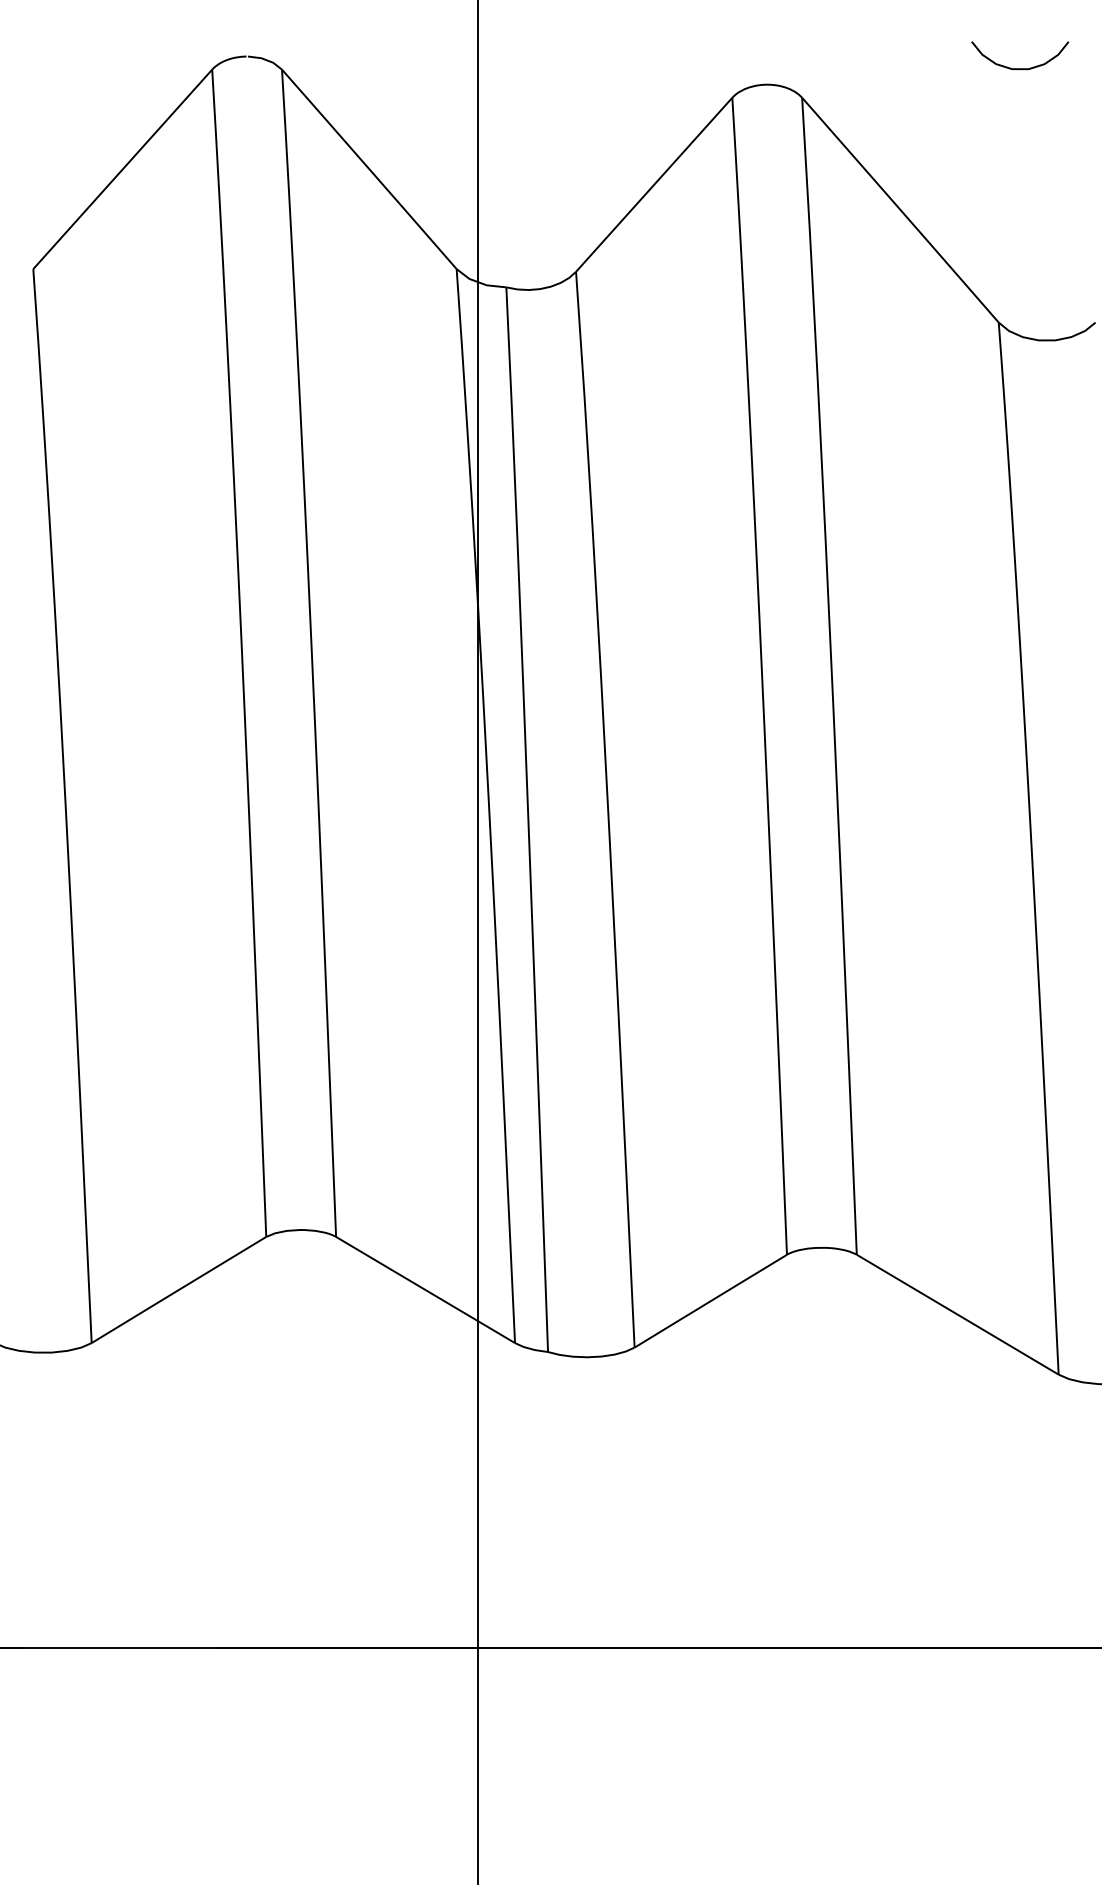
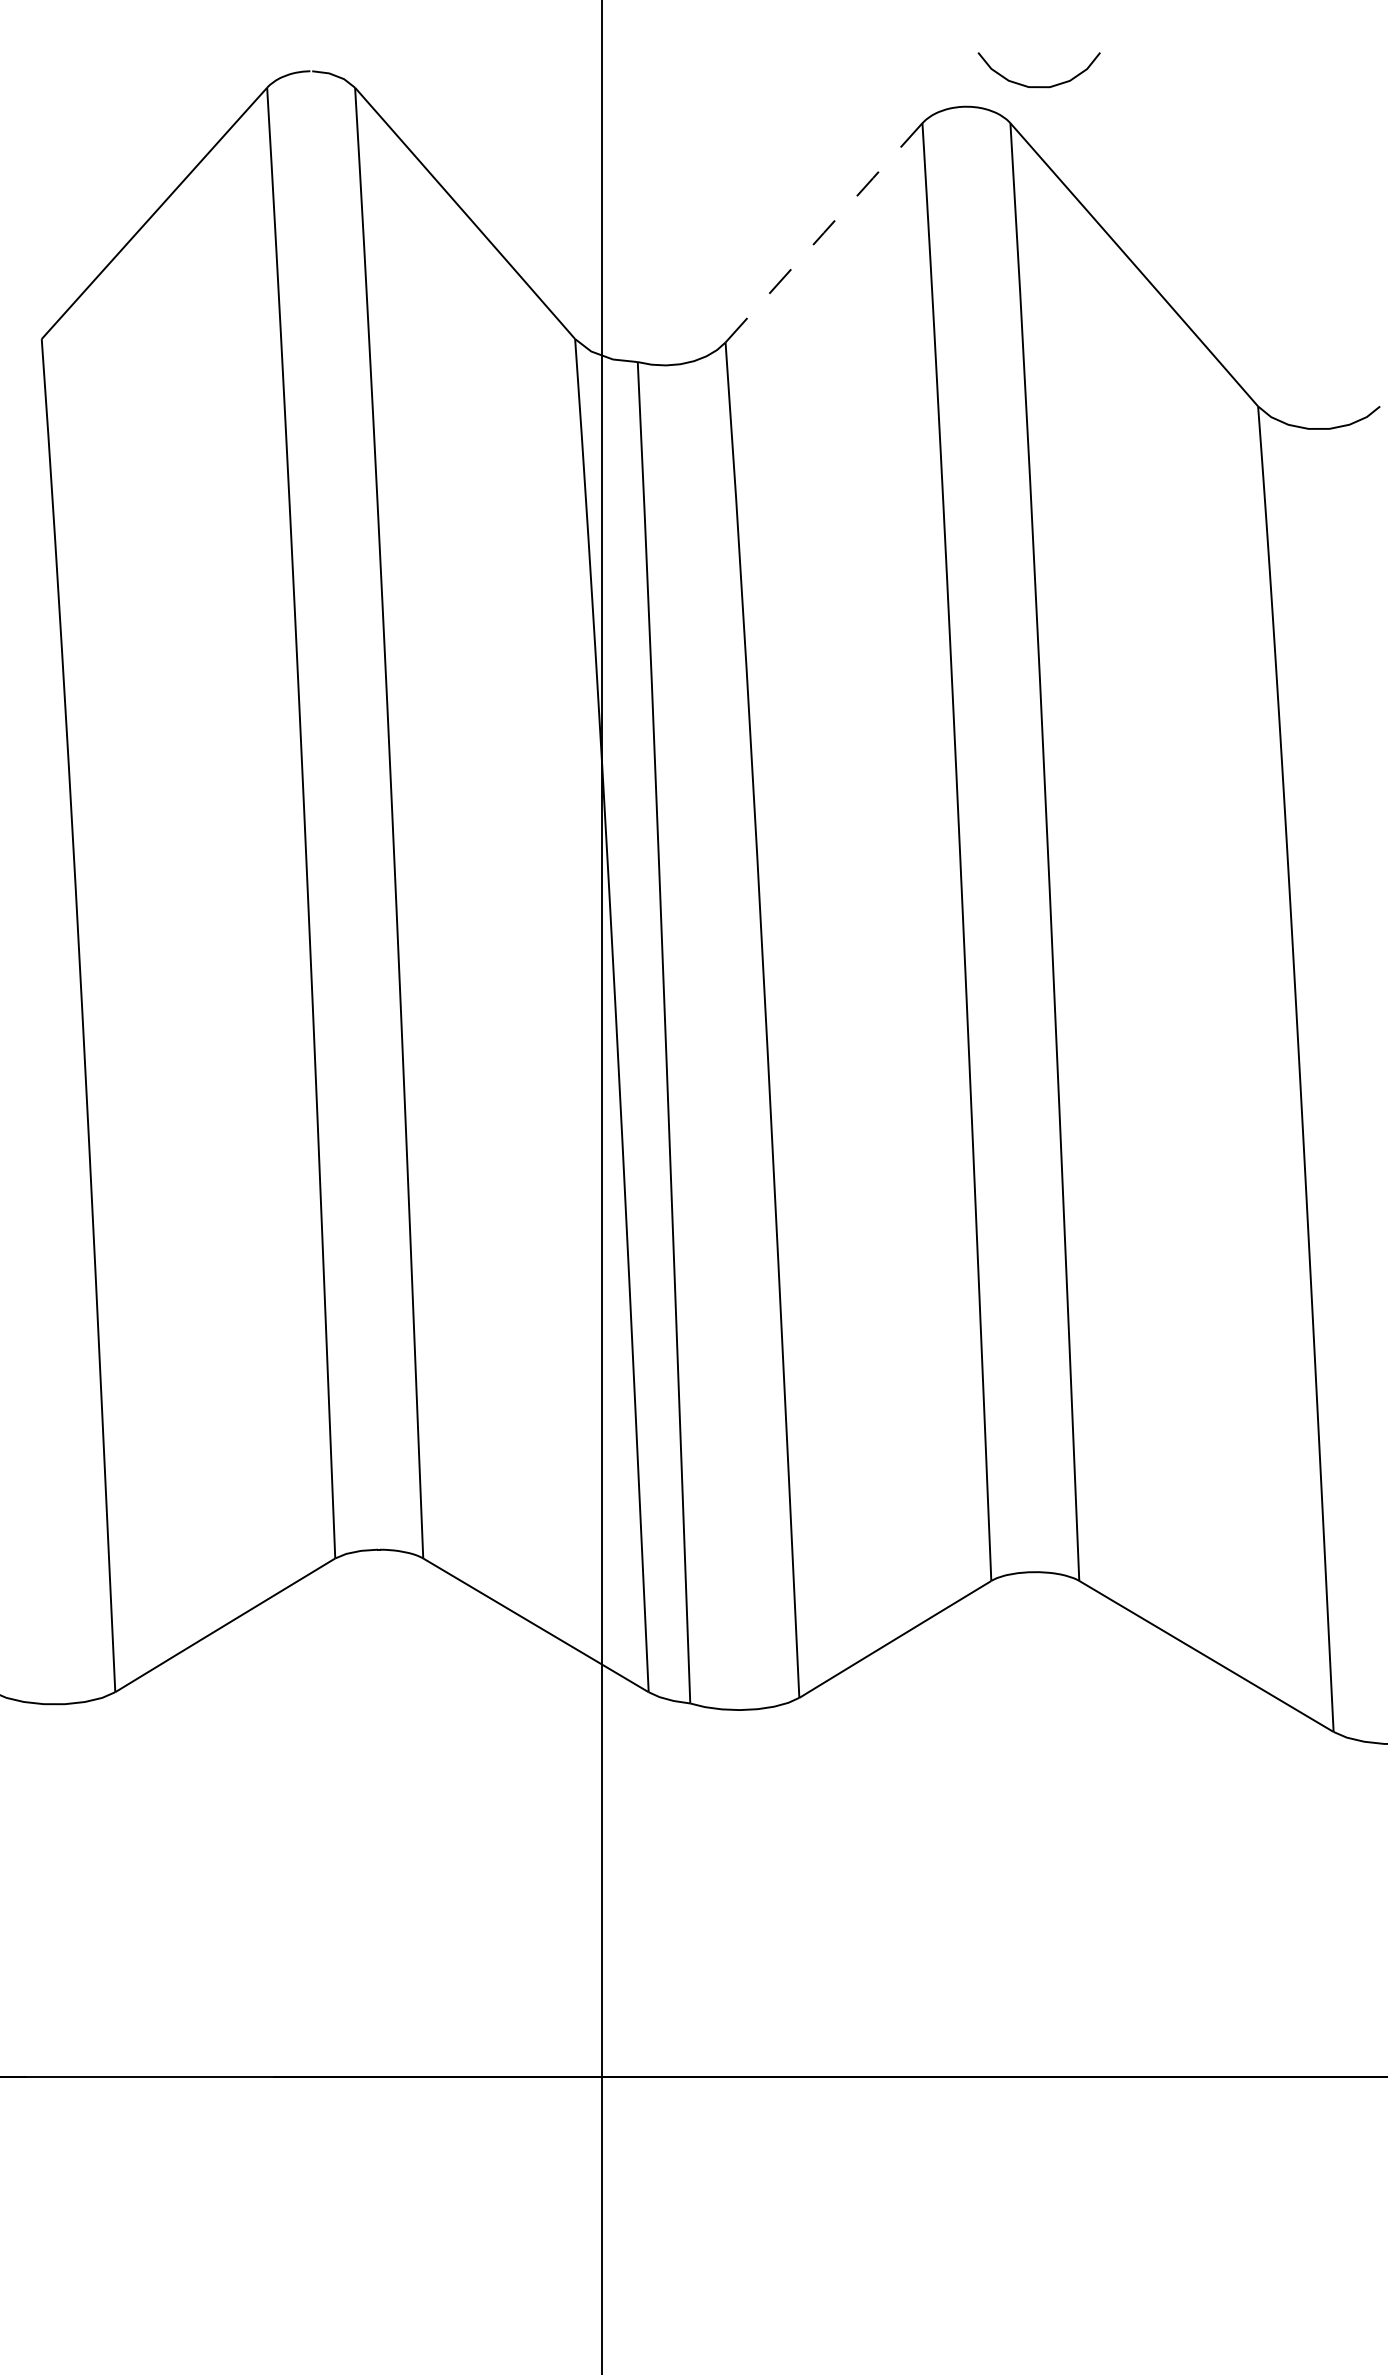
curve: (1019, 68) -> (1038, 86), moved
line: (654, 184) -> (824, 232), solid -> dashed

